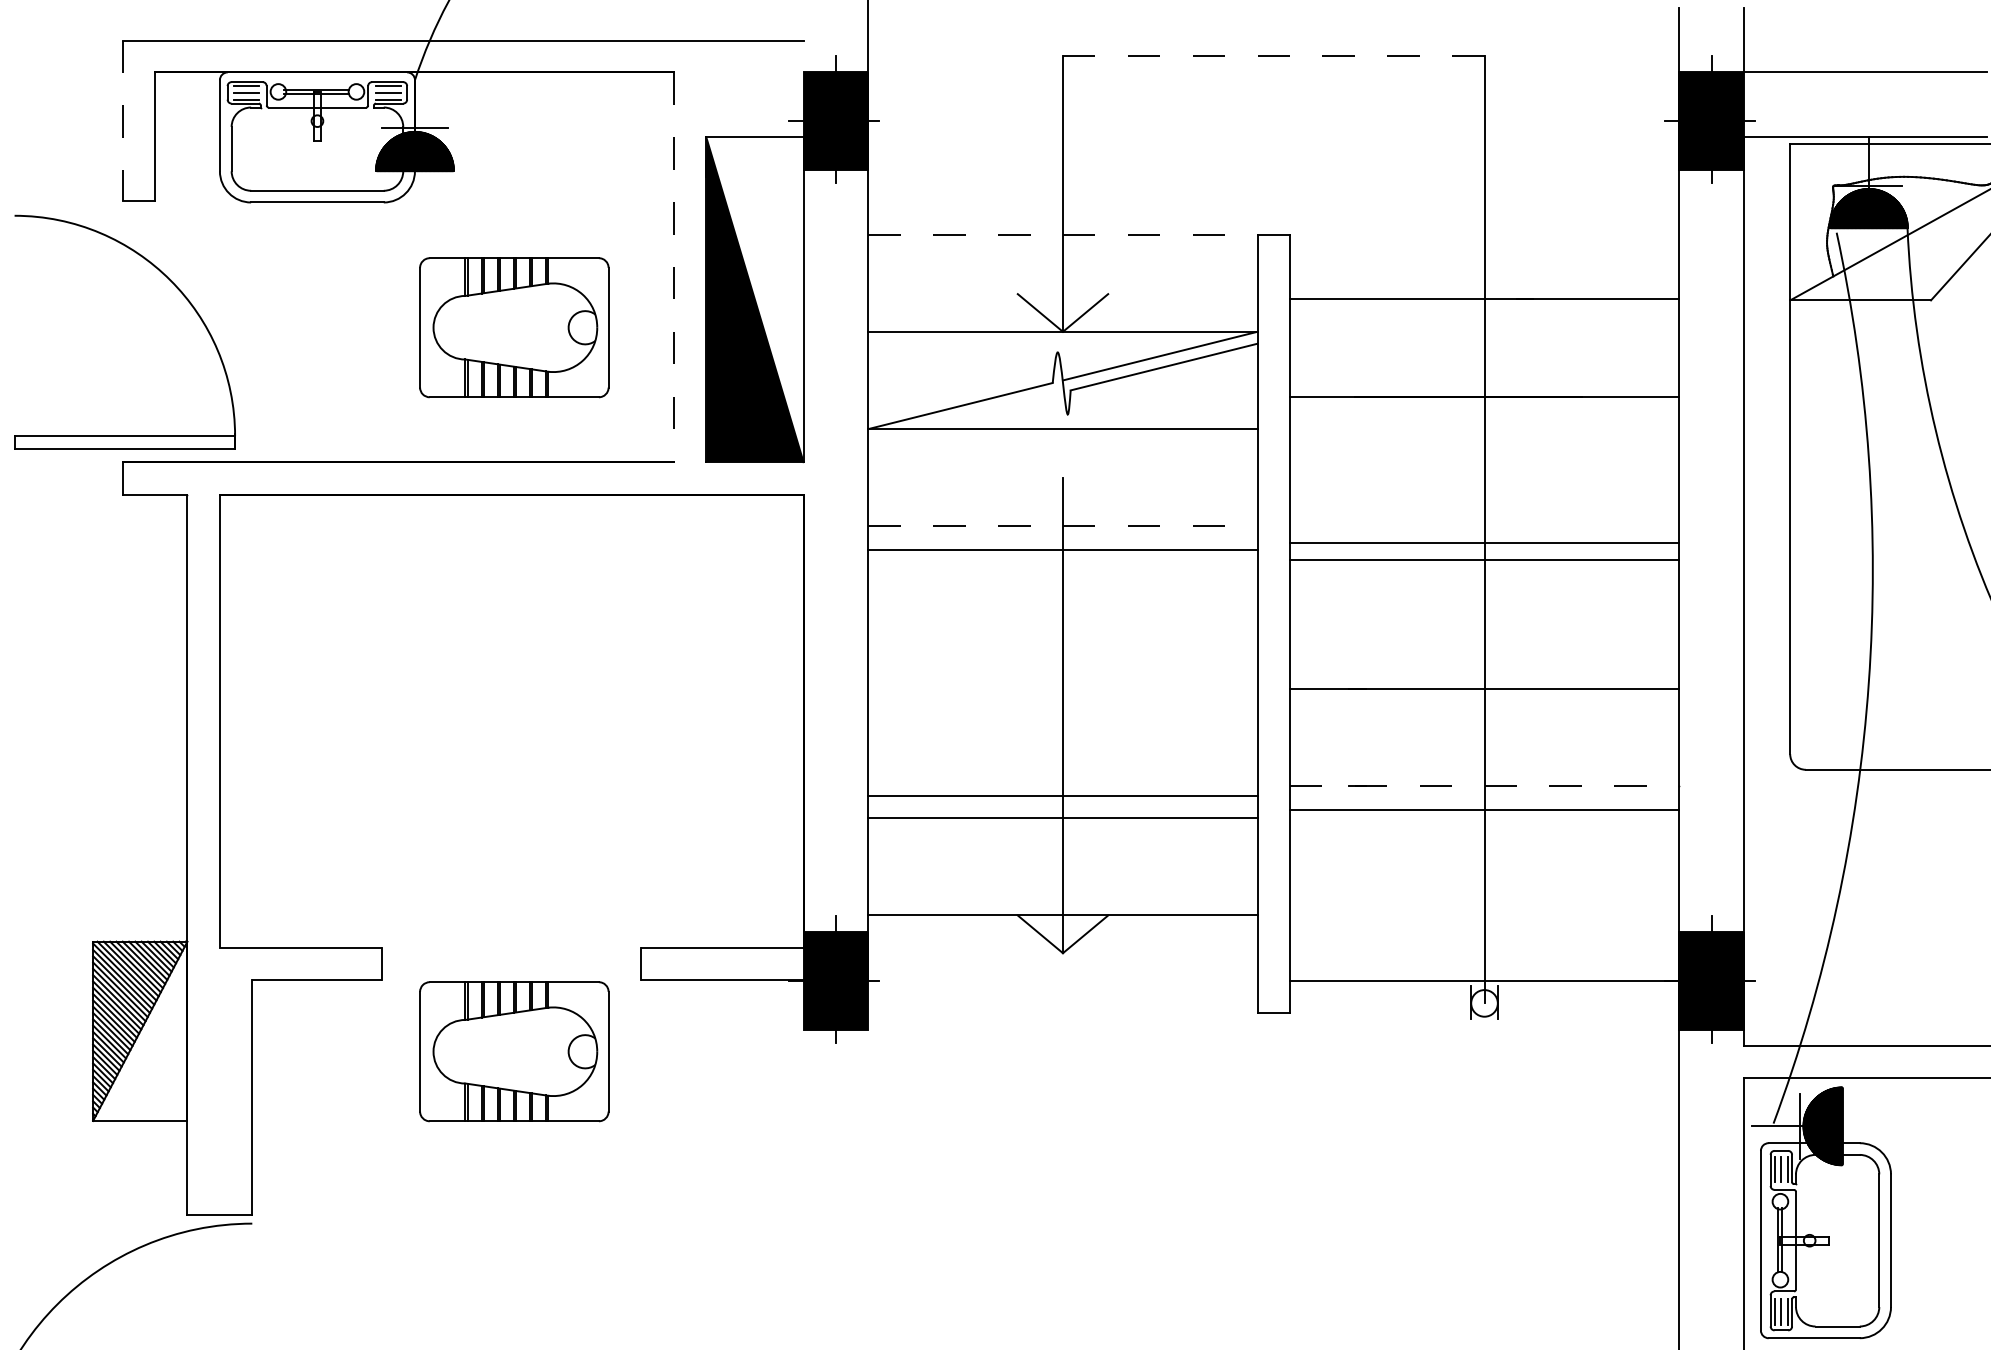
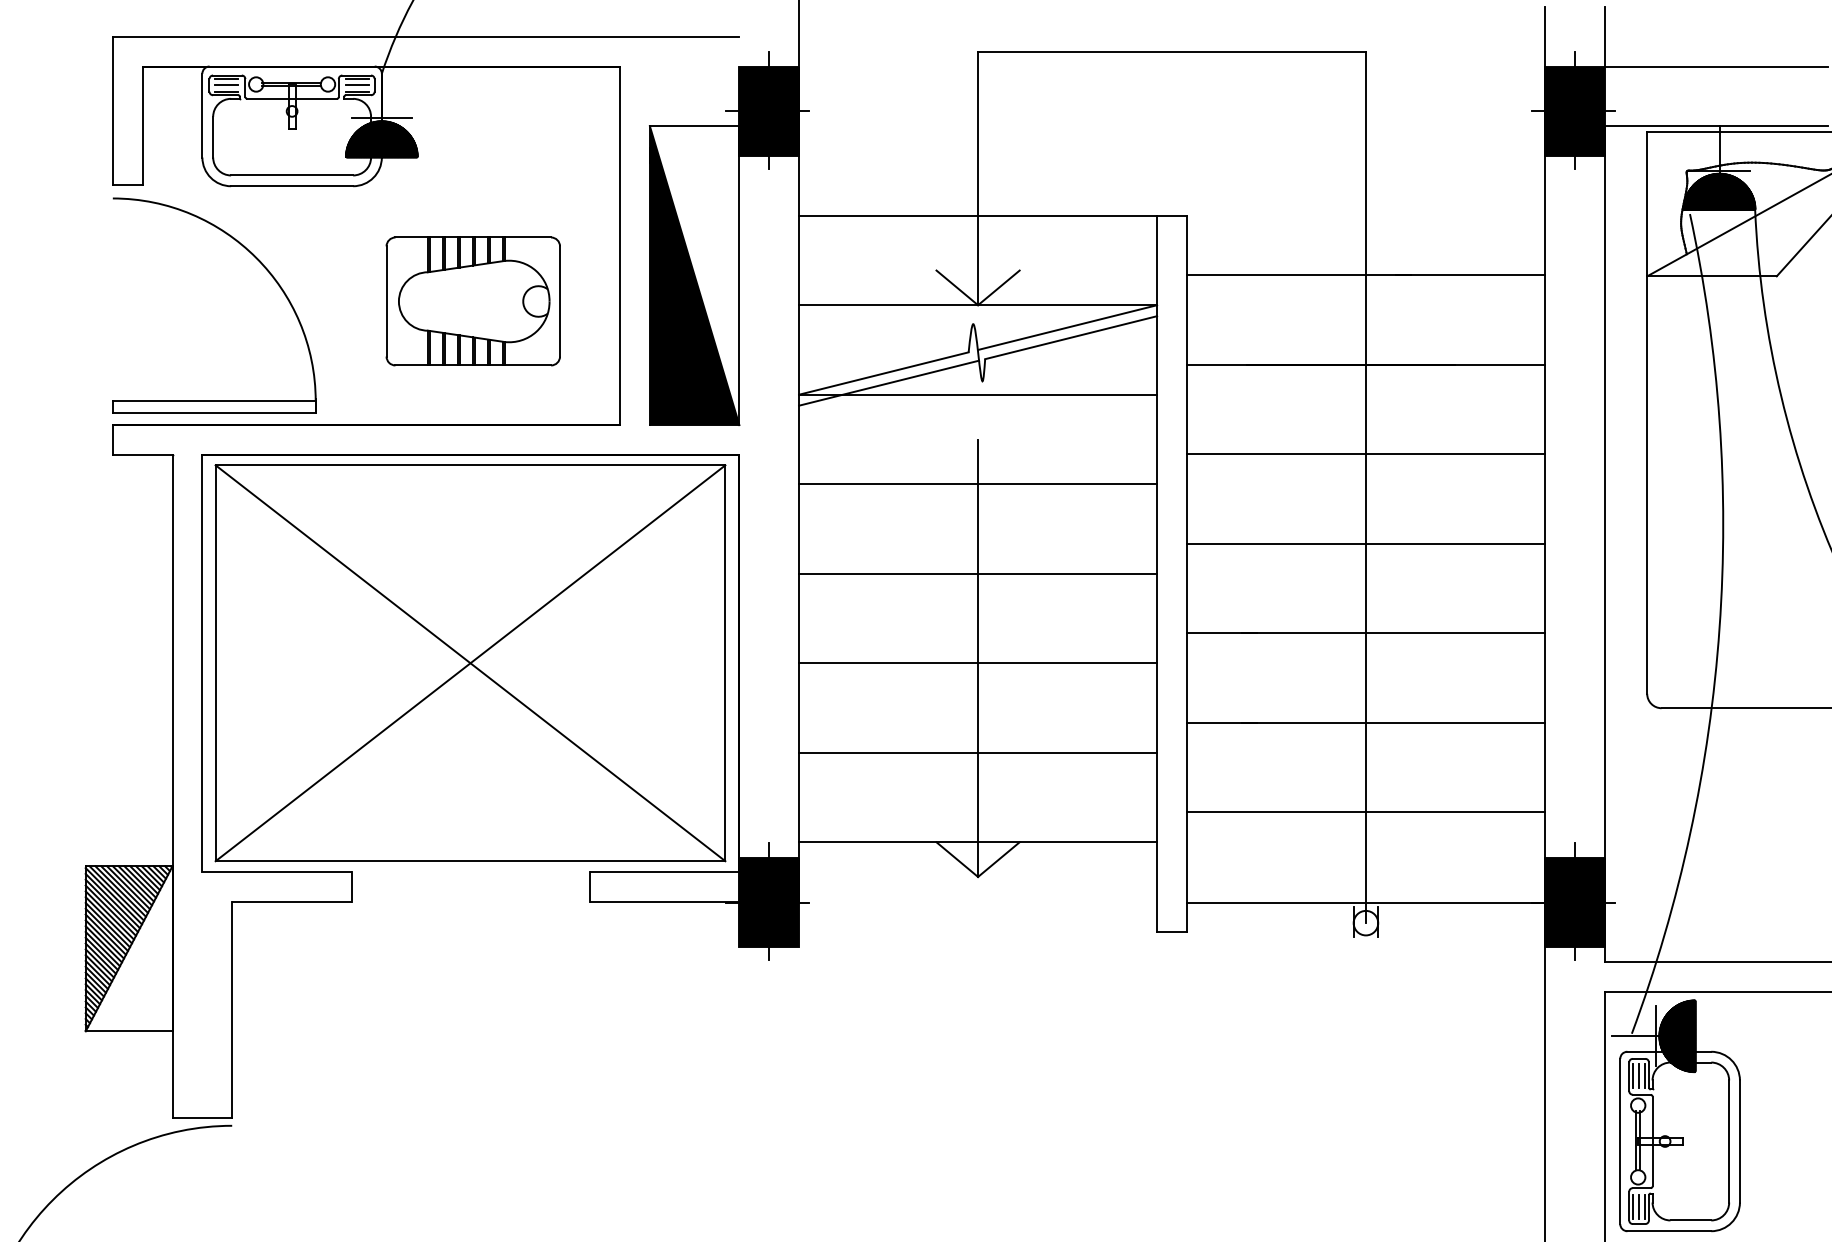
line: (1273, 56) -> (1171, 51), dashed -> solid
line: (122, 121) -> (112, 111), dashed -> solid
line: (1062, 234) -> (977, 215), dashed -> solid
line: (673, 267) -> (619, 246), dashed -> solid
part: (176, 288) -> (261, 265), moved
line: (966, 416) -> (889, 383), added
line: (1062, 526) -> (977, 484), dashed -> solid
line: (1484, 543) -> (1365, 544), moved
line: (1062, 549) -> (977, 573), moved
line: (1484, 559) -> (1365, 454), moved
part: (511, 720) -> (470, 662), added
line: (1484, 785) -> (1365, 722), dashed -> solid
line: (1062, 795) -> (977, 662), moved
line: (1484, 810) -> (1365, 812), moved
part: (514, 1051) -> (473, 967), removed

